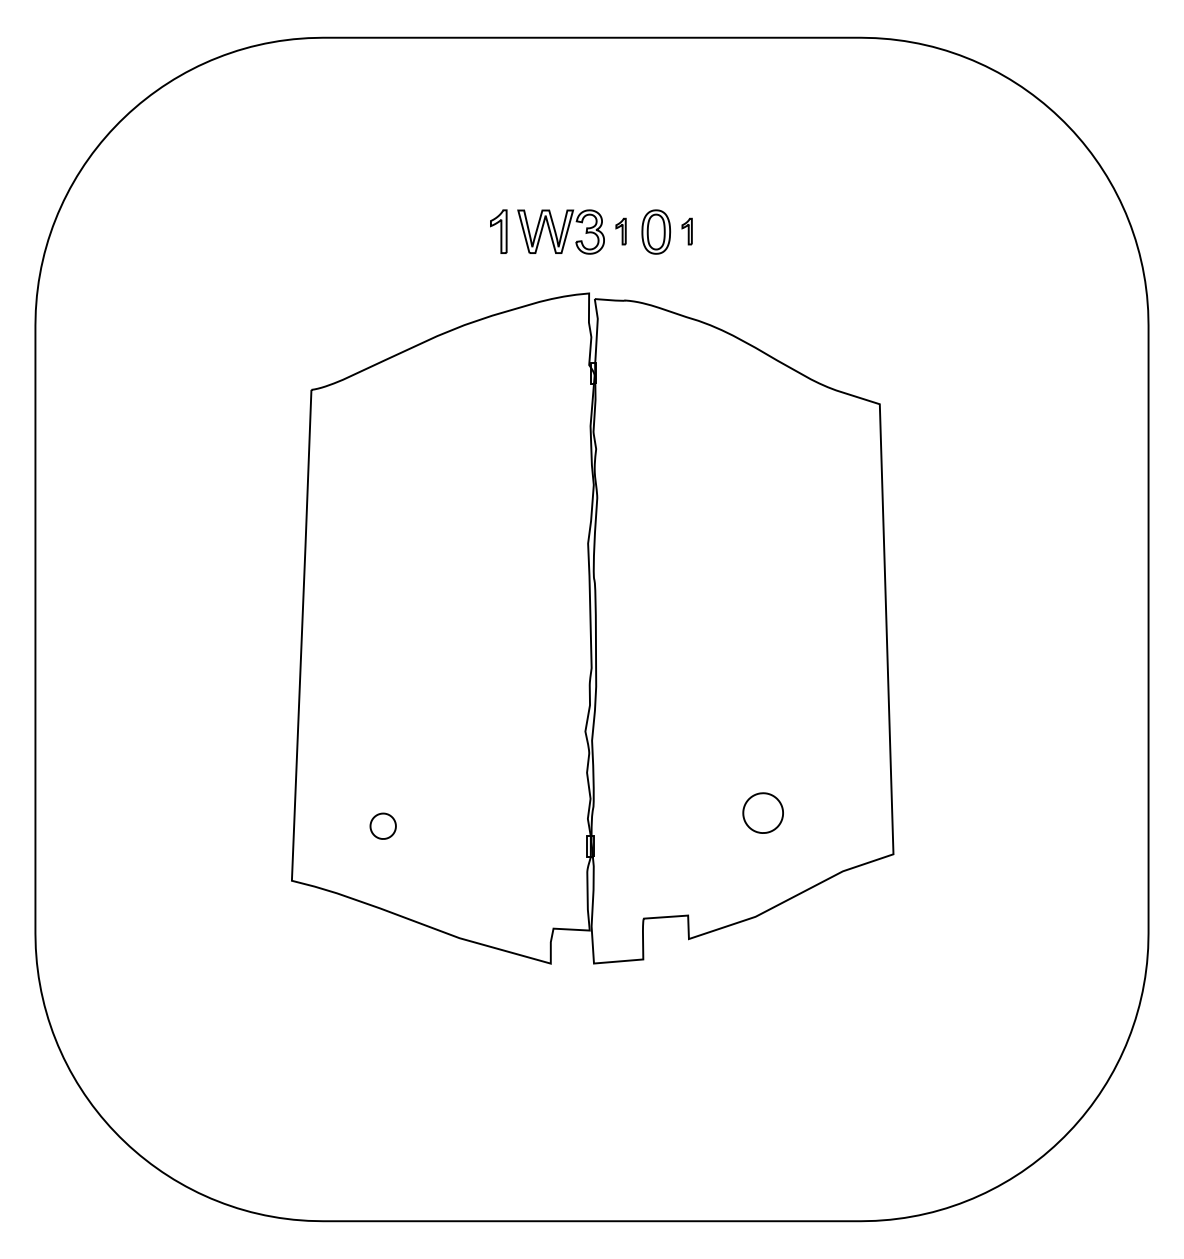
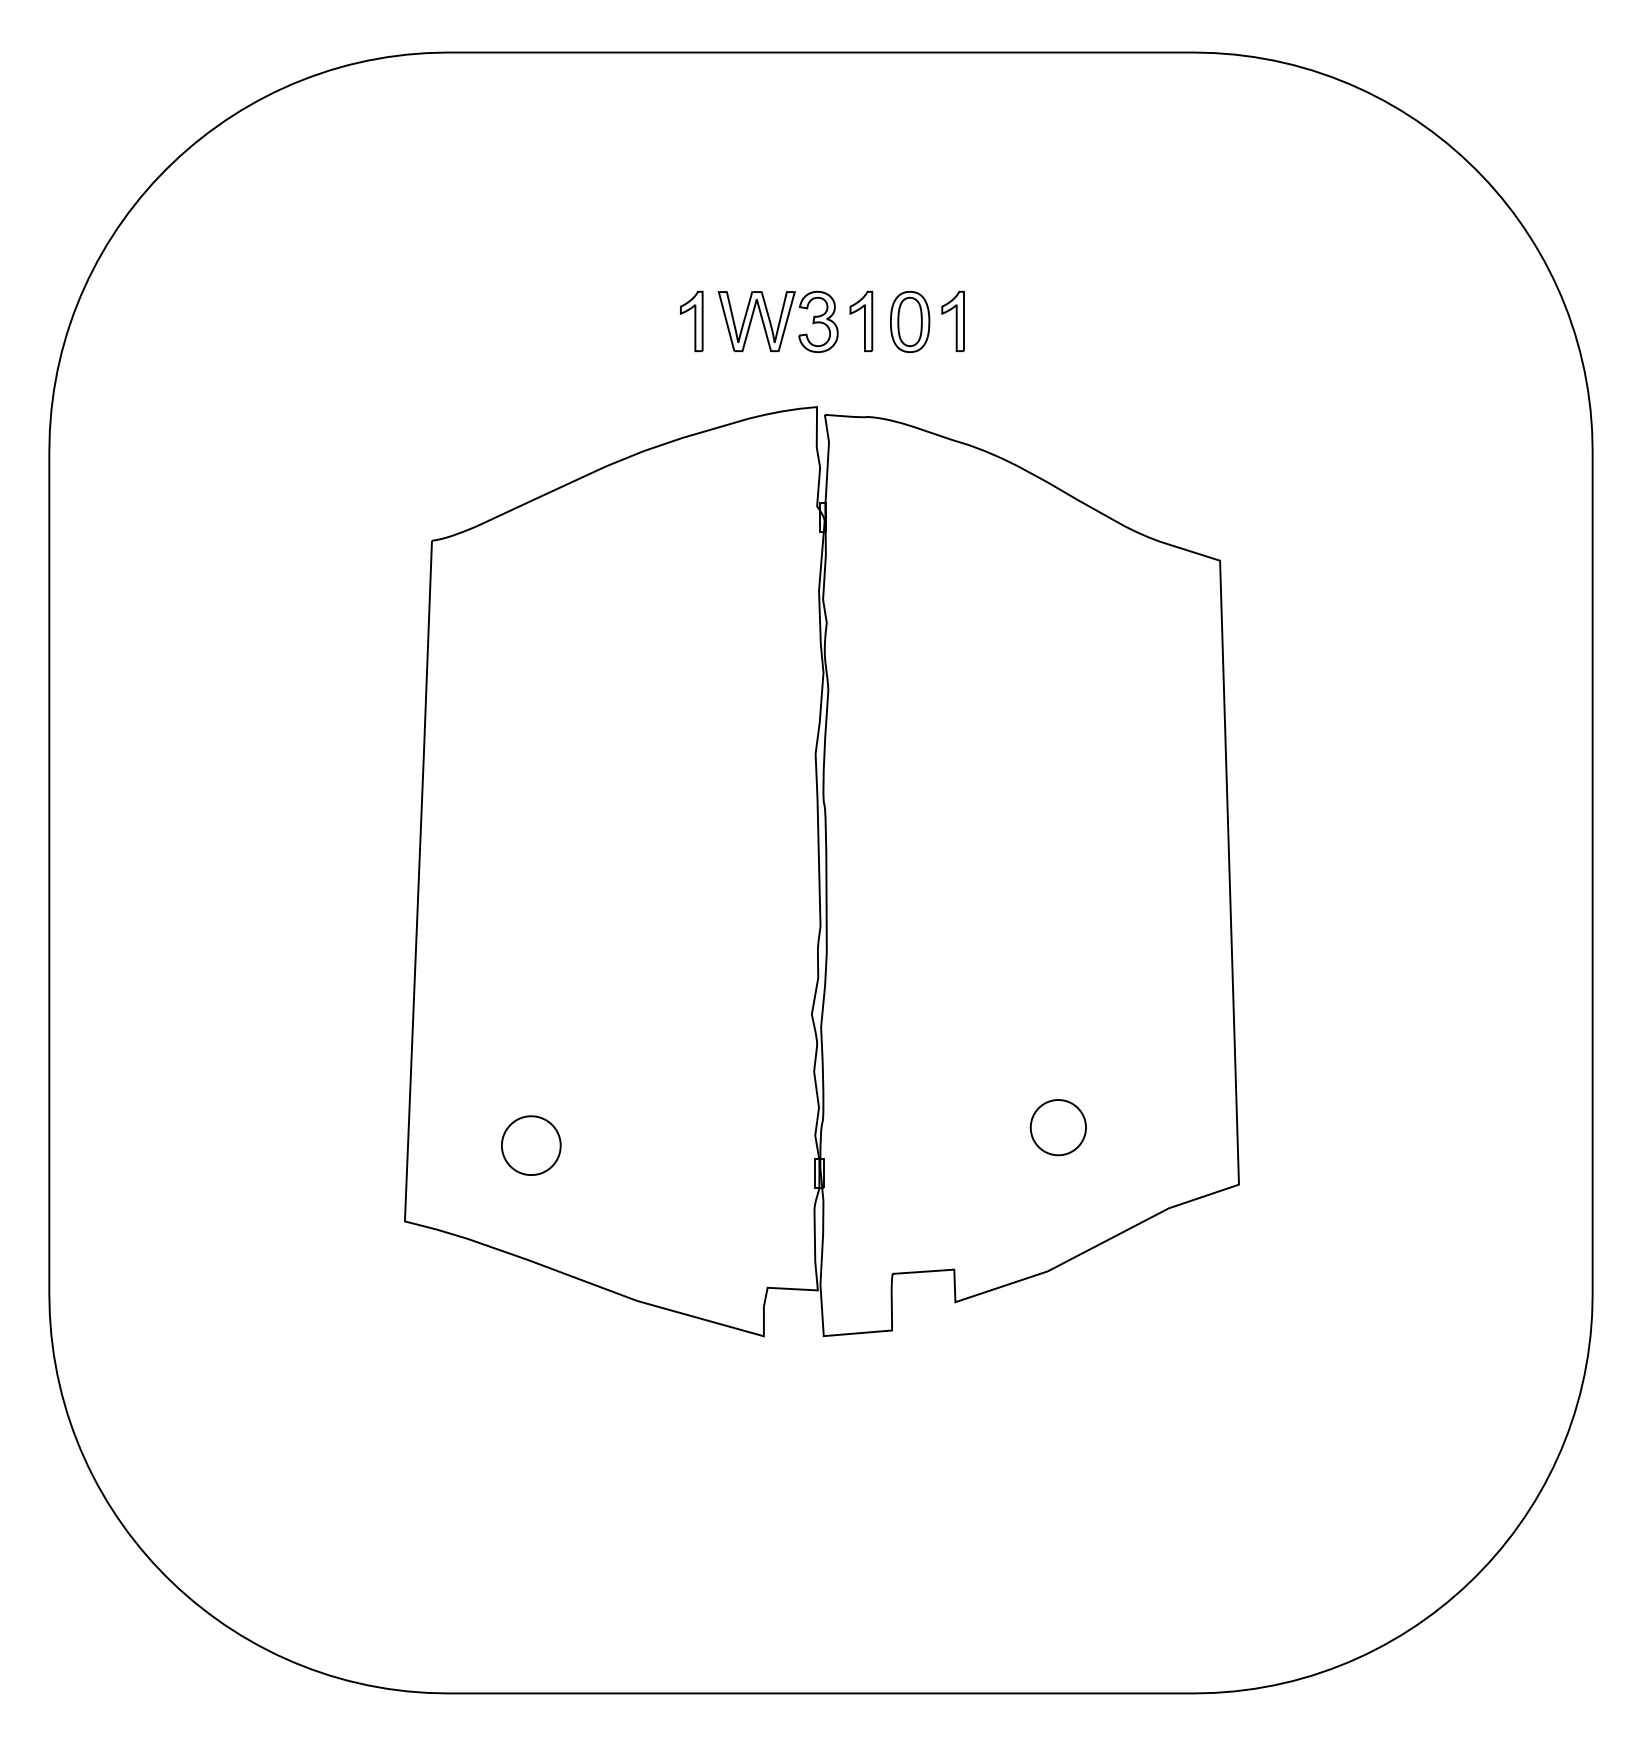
part: (620, 231) -> (860, 321), size x1.67
part: (686, 231) -> (952, 321), size x1.67
part: (383, 826) -> (531, 1146), size x1.67

